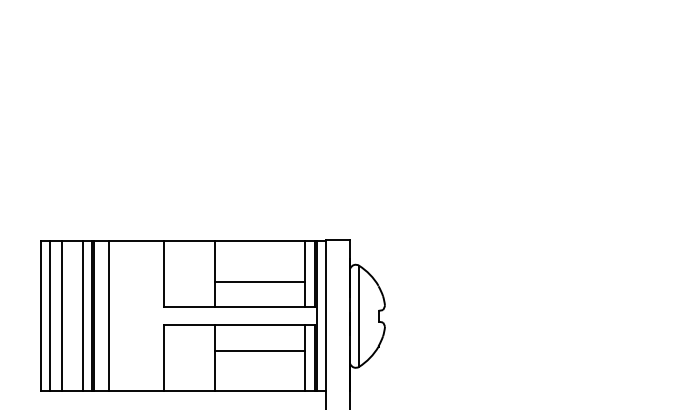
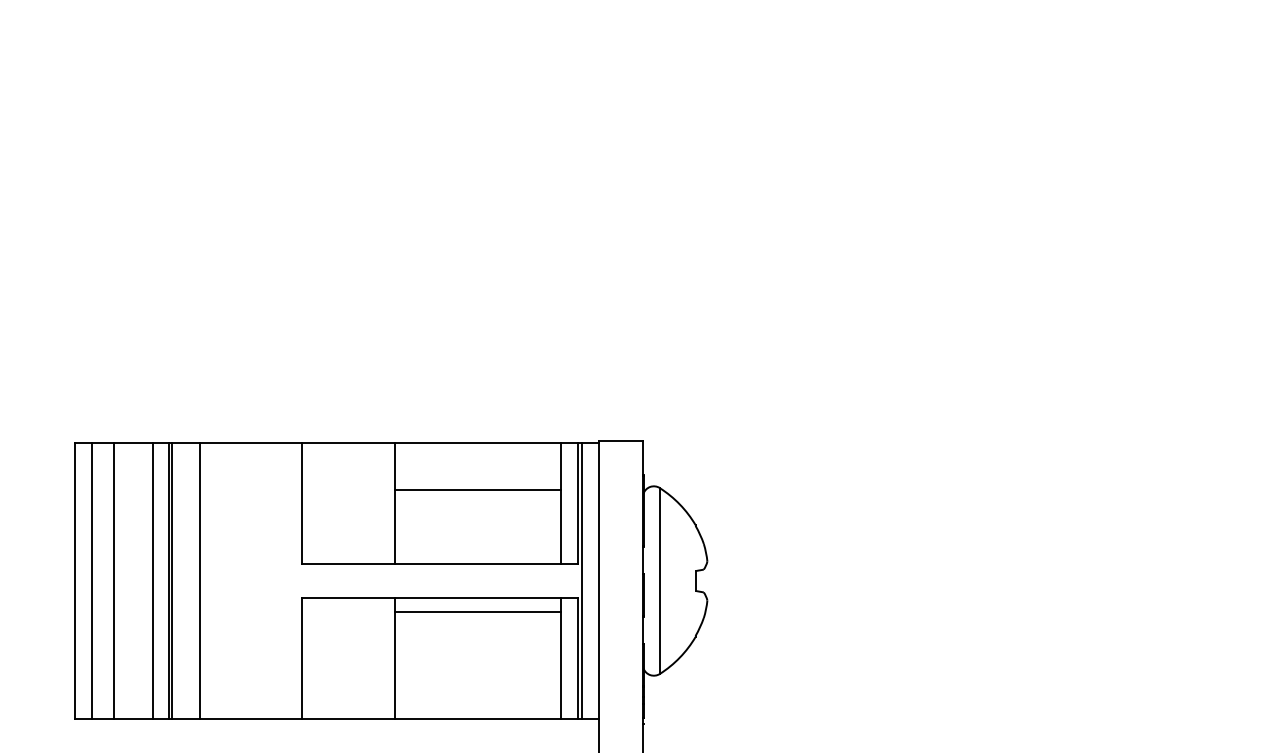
line: (260, 281) -> (478, 489), moved
line: (260, 351) -> (478, 612), moved

